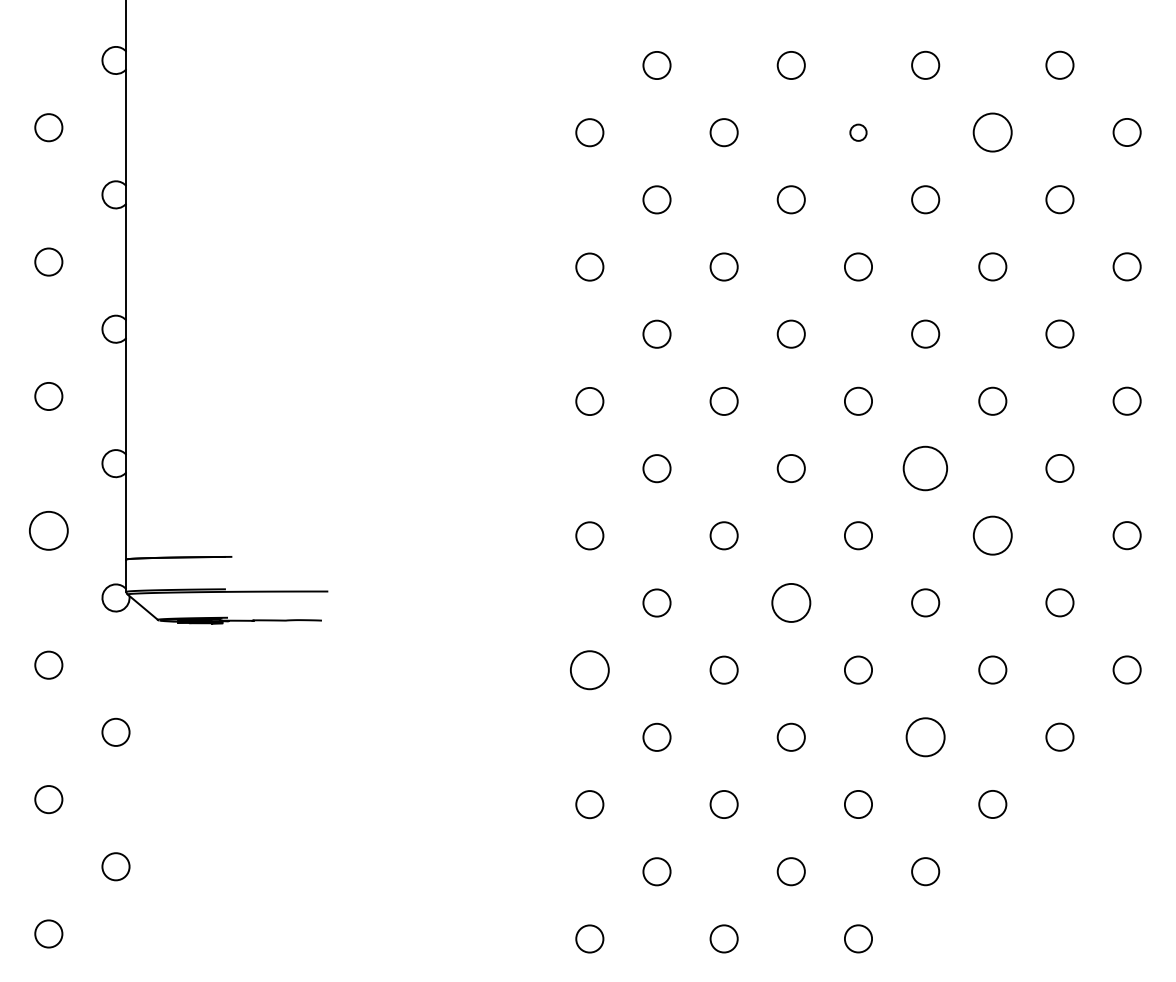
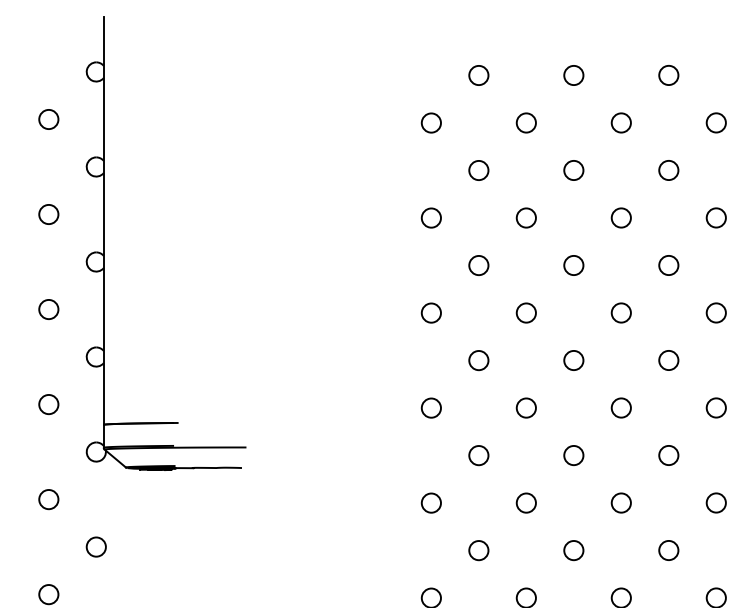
circle: (858, 132) -> (621, 122), size x1.67
circle: (992, 132) -> (716, 122), size x0.71
circle: (925, 468) -> (668, 360), size x0.62
circle: (48, 530) -> (48, 404), size x0.71
circle: (992, 535) -> (716, 407), size x0.71
circle: (790, 602) -> (573, 455), size x0.71
circle: (589, 669) -> (431, 502), size x0.71
circle: (925, 736) -> (668, 549), size x0.71

